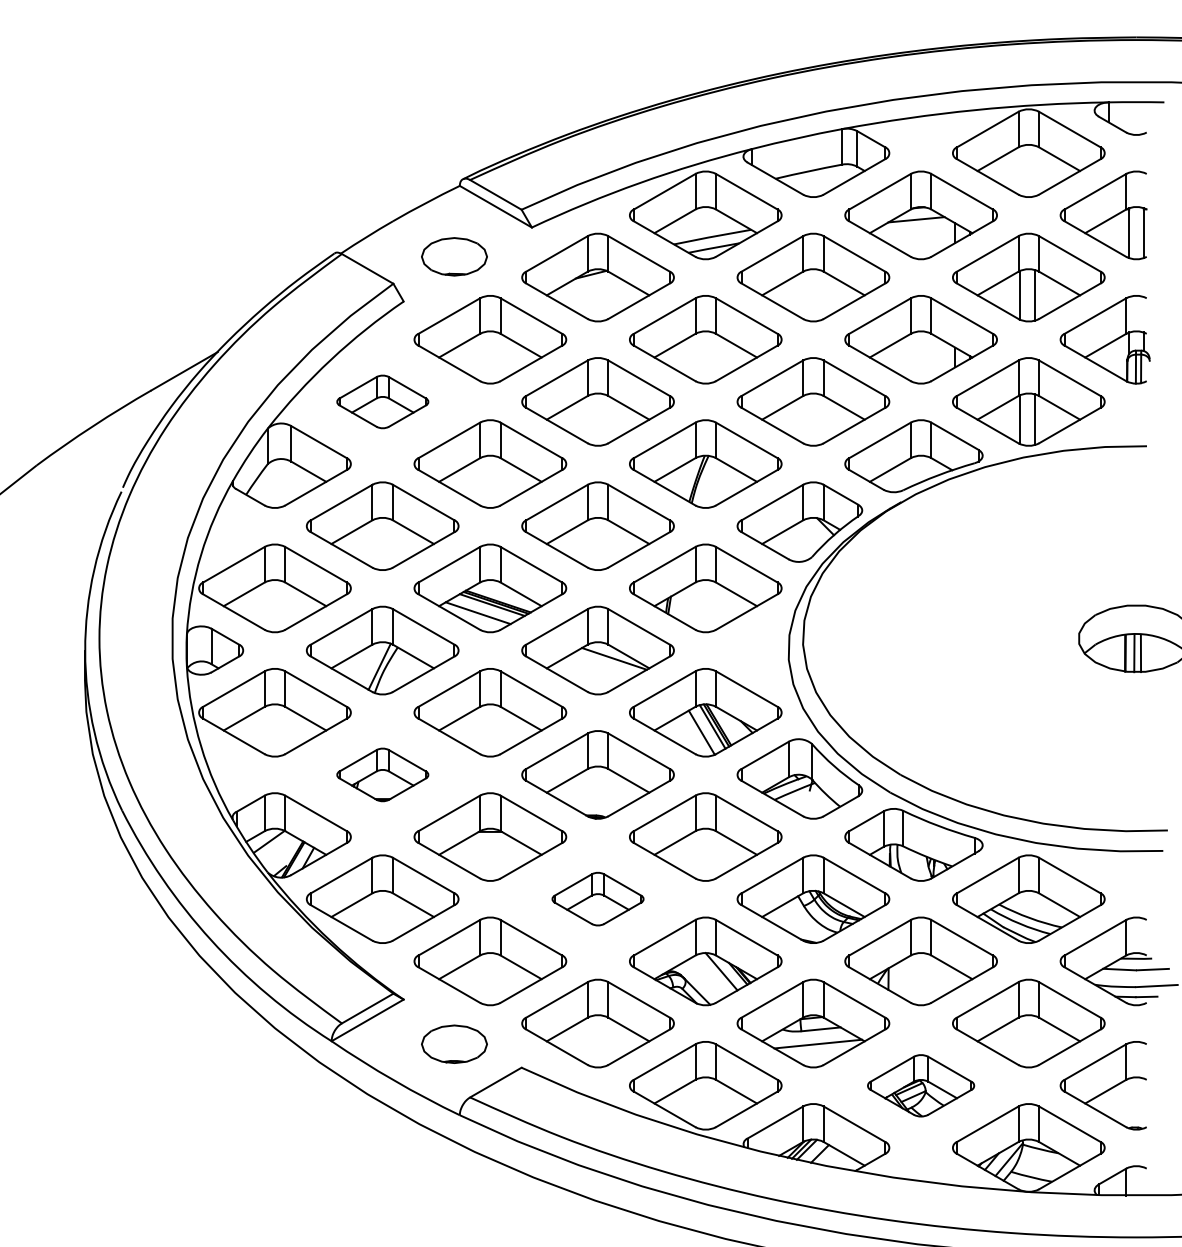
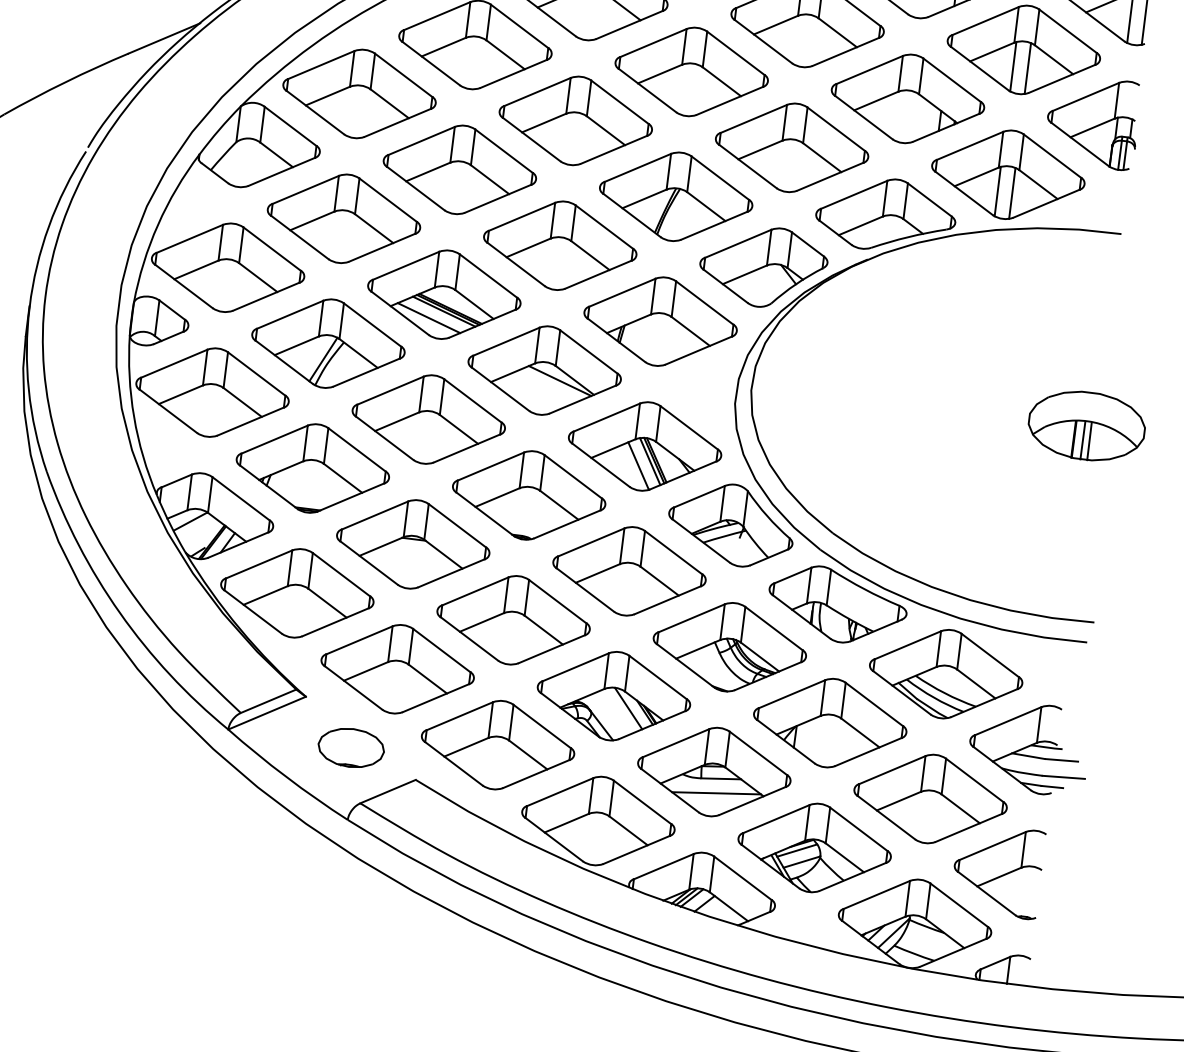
part: (382, 401) -> (359, 93), size x1.67
part: (382, 774) -> (312, 468), size x1.67
part: (597, 898) -> (513, 619), size x1.67
part: (920, 1085) -> (814, 847), size x1.43

